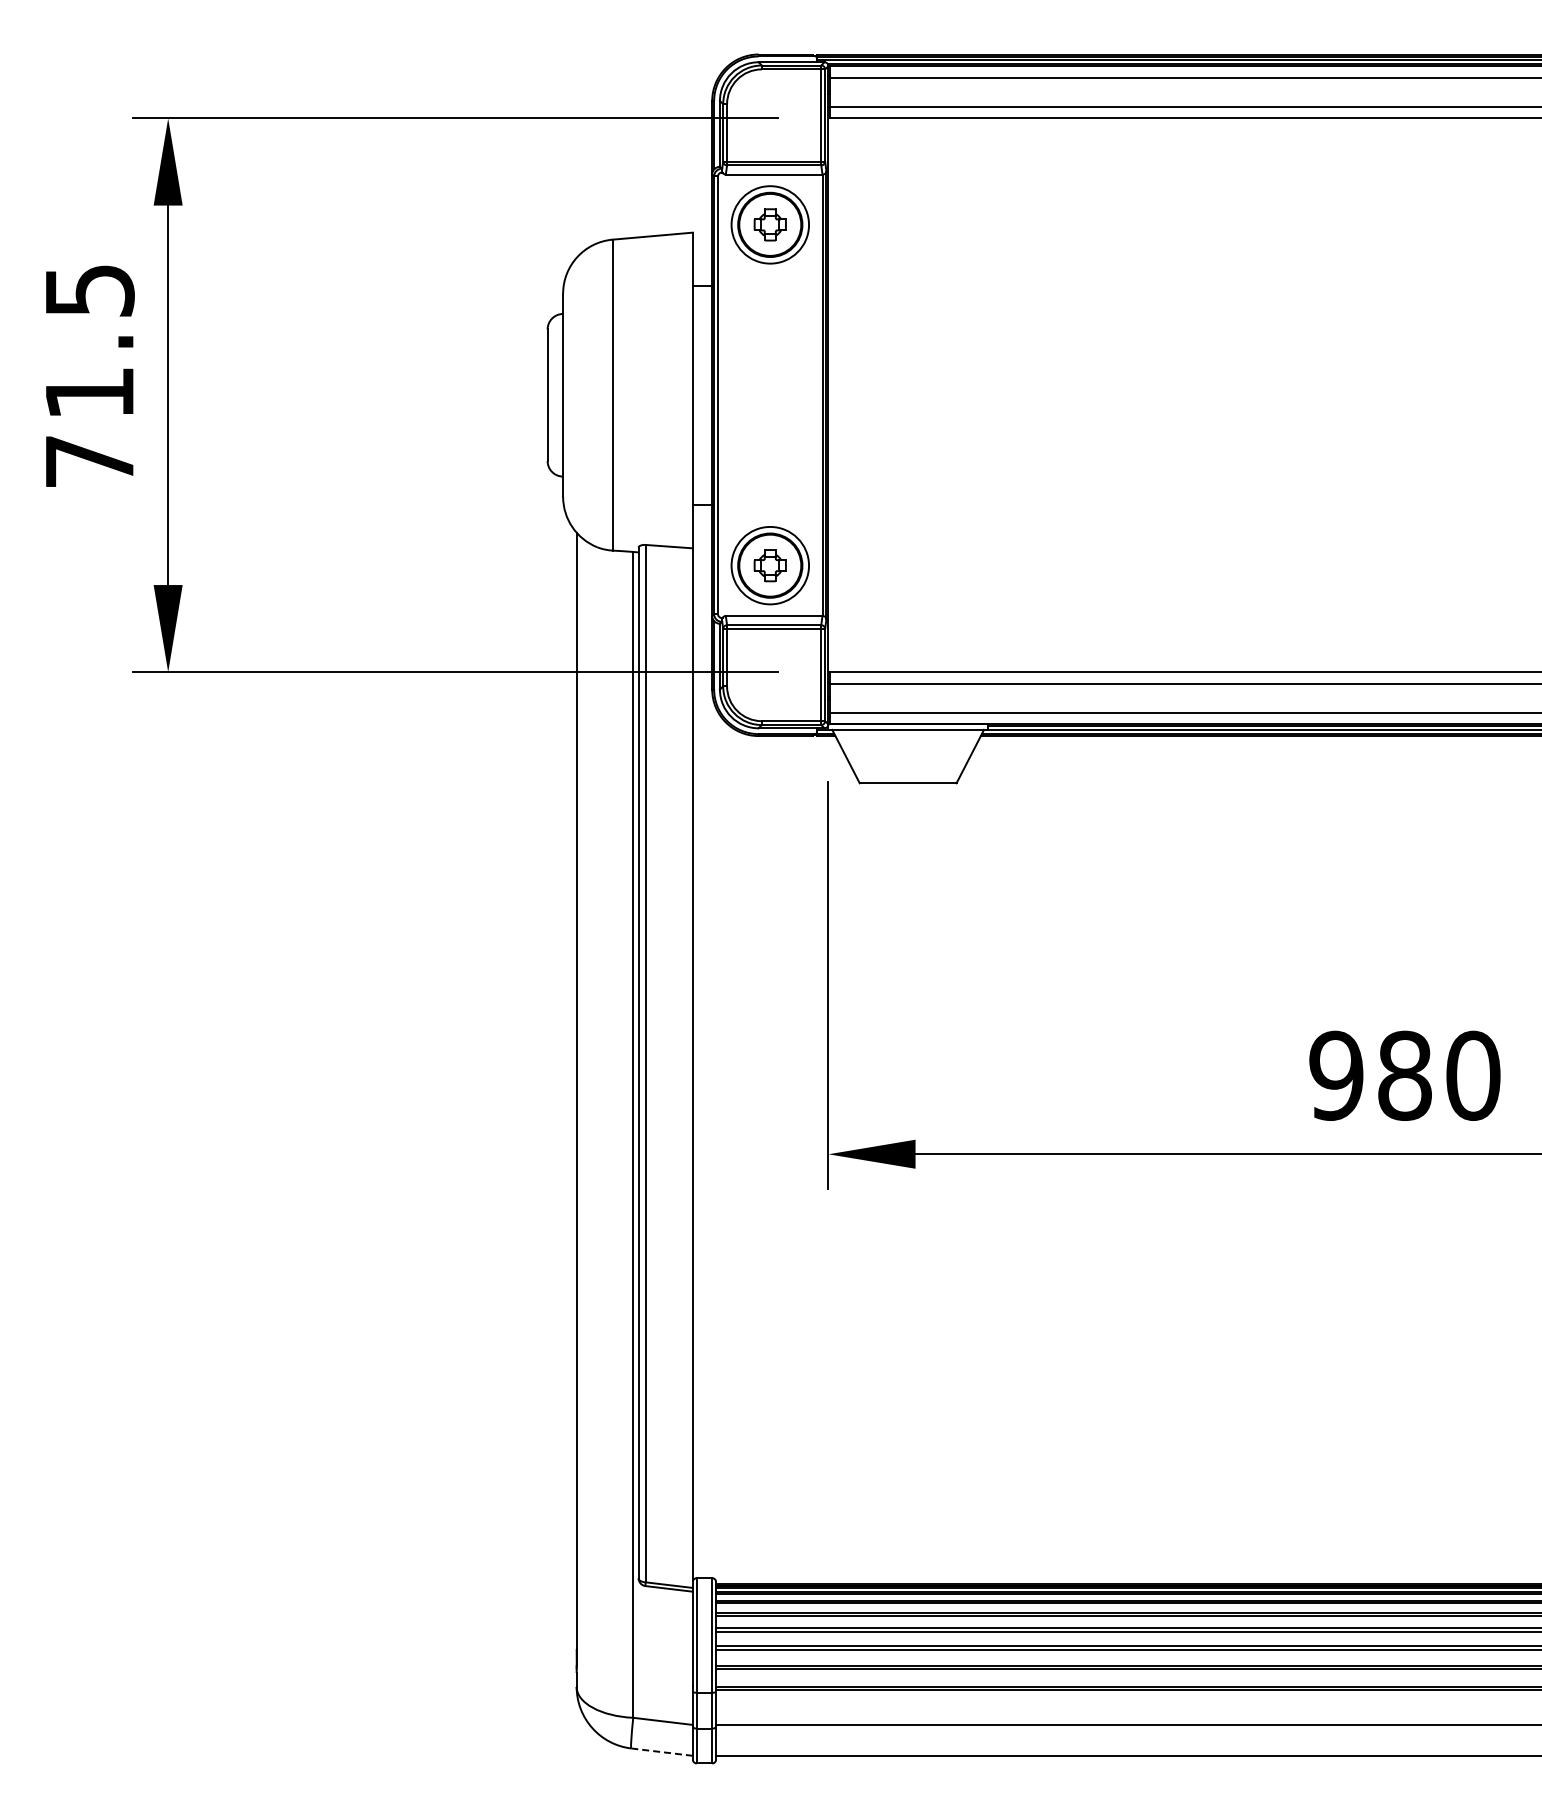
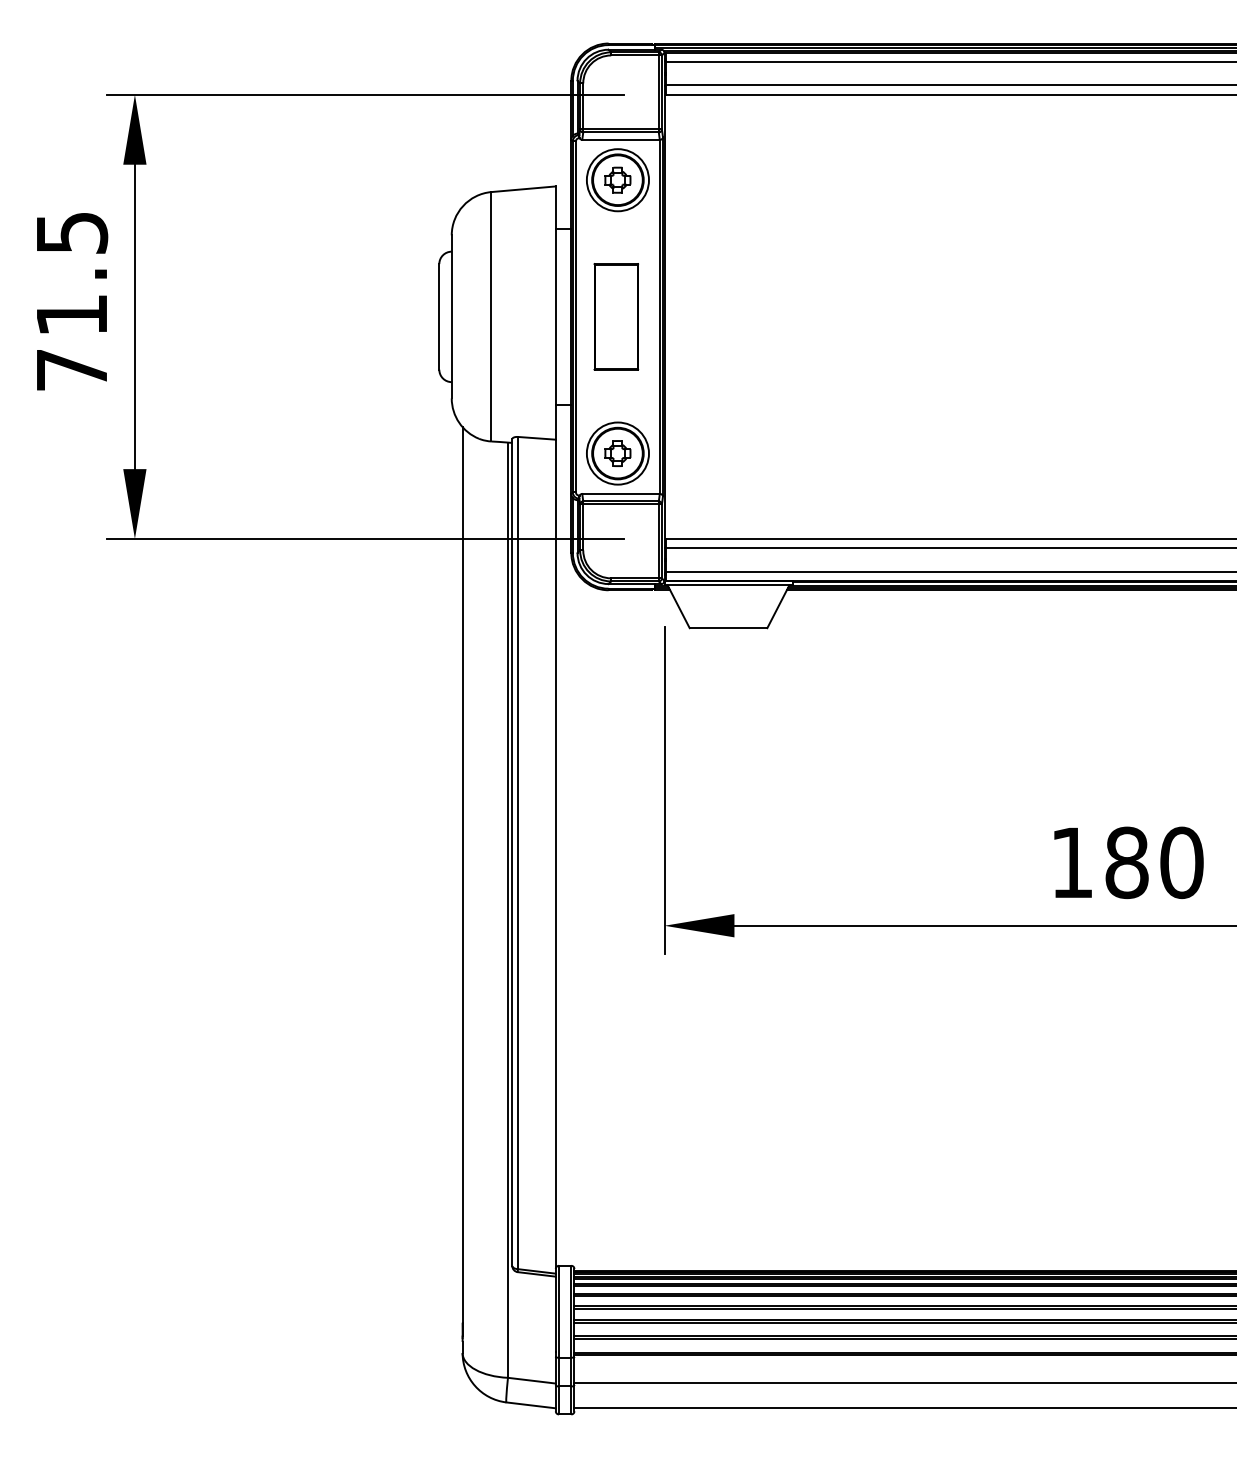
part: (768, 395) -> (616, 317), added
text: (1336, 1075) -> (1072, 862), 980 -> 180
line: (661, 1752) -> (530, 1405), dashed -> solid

